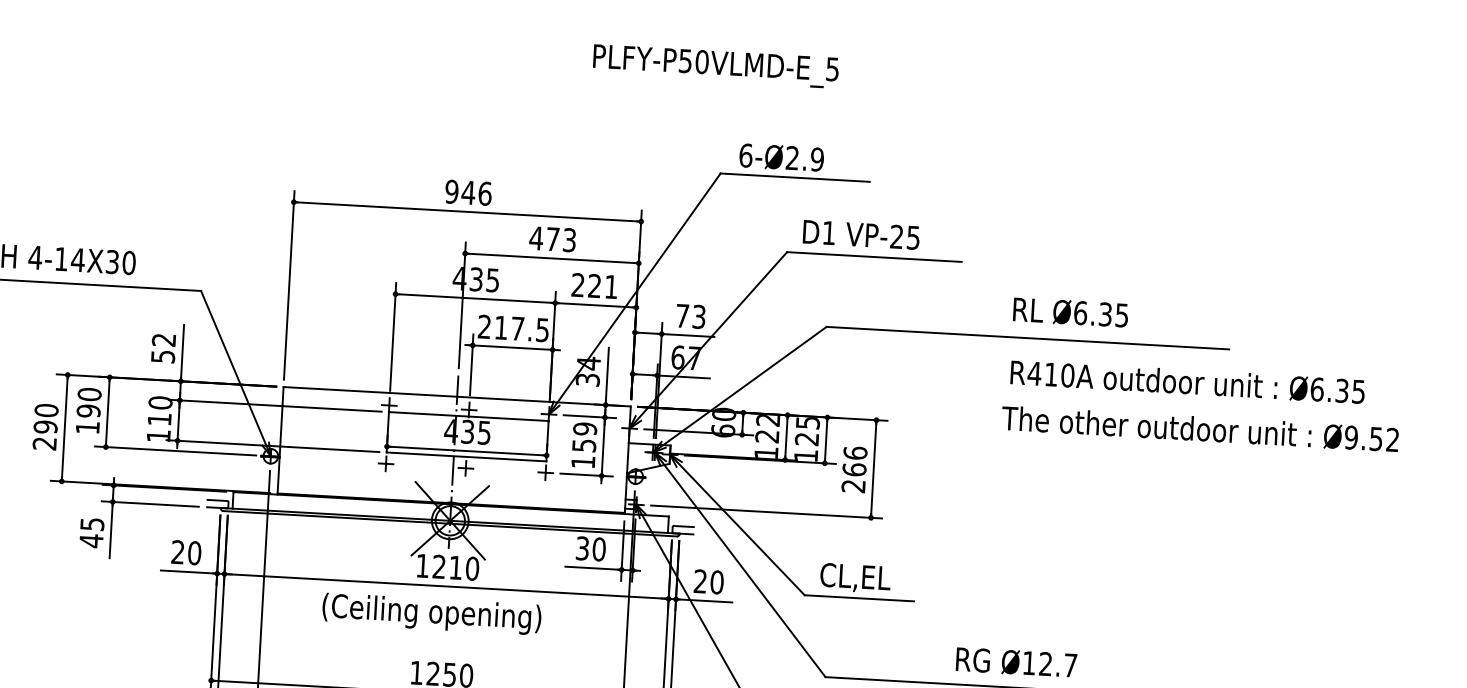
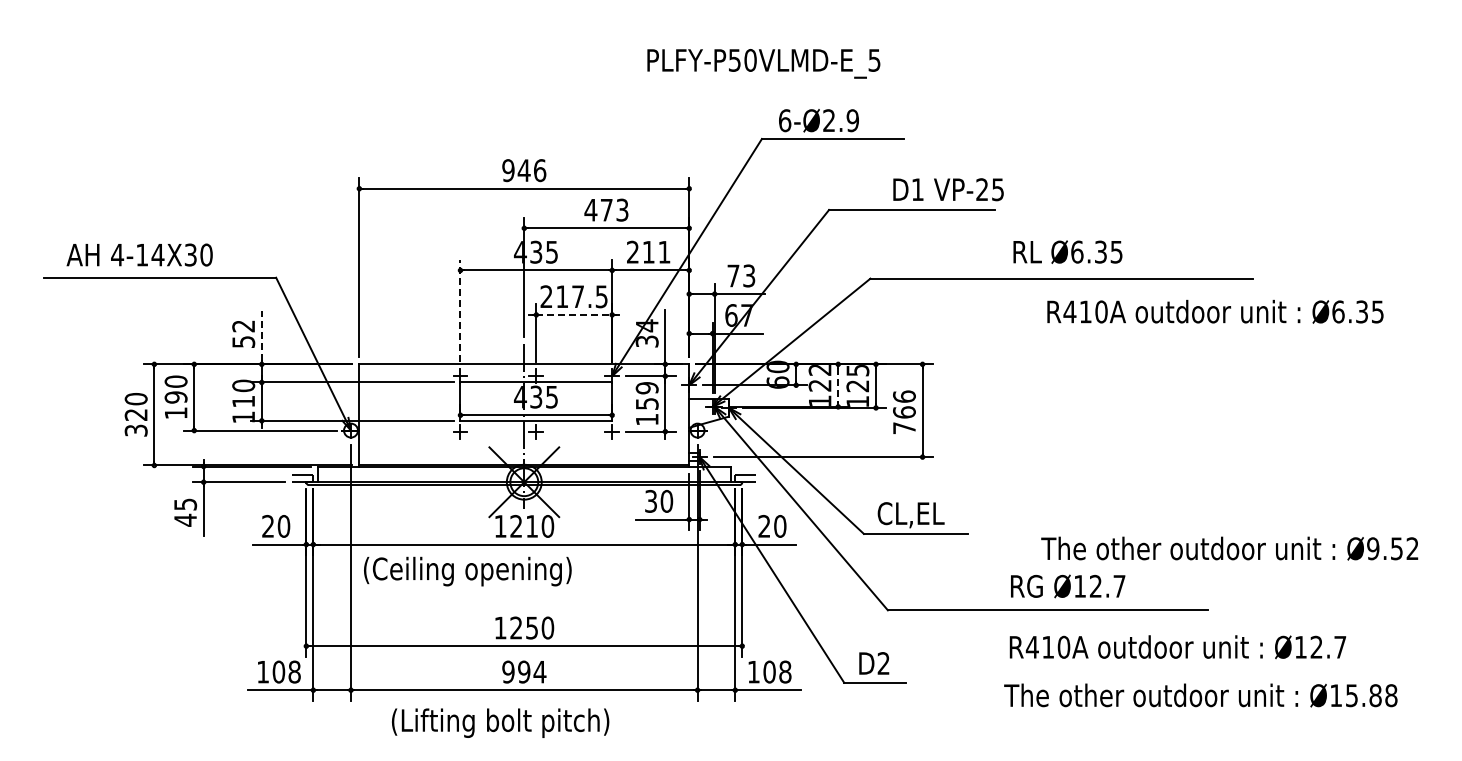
text: (715, 66) -> (763, 63), moved
text: (861, 234) -> (948, 189), moved
text: (594, 285) -> (648, 251), 221 -> 211
text: (1070, 311) -> (1067, 251), moved
line: (393, 336) -> (460, 310), solid -> dashed
line: (512, 347) -> (574, 314), solid -> dashed
line: (182, 350) -> (261, 335), solid -> dashed
text: (1200, 428) -> (1229, 548), moved
text: (44, 435) -> (135, 422), 290 -> 320
line: (786, 437) -> (838, 385), solid -> dashed
text: (853, 486) -> (904, 428), 266 -> 766
text: (431, 614) -> (467, 571), moved

